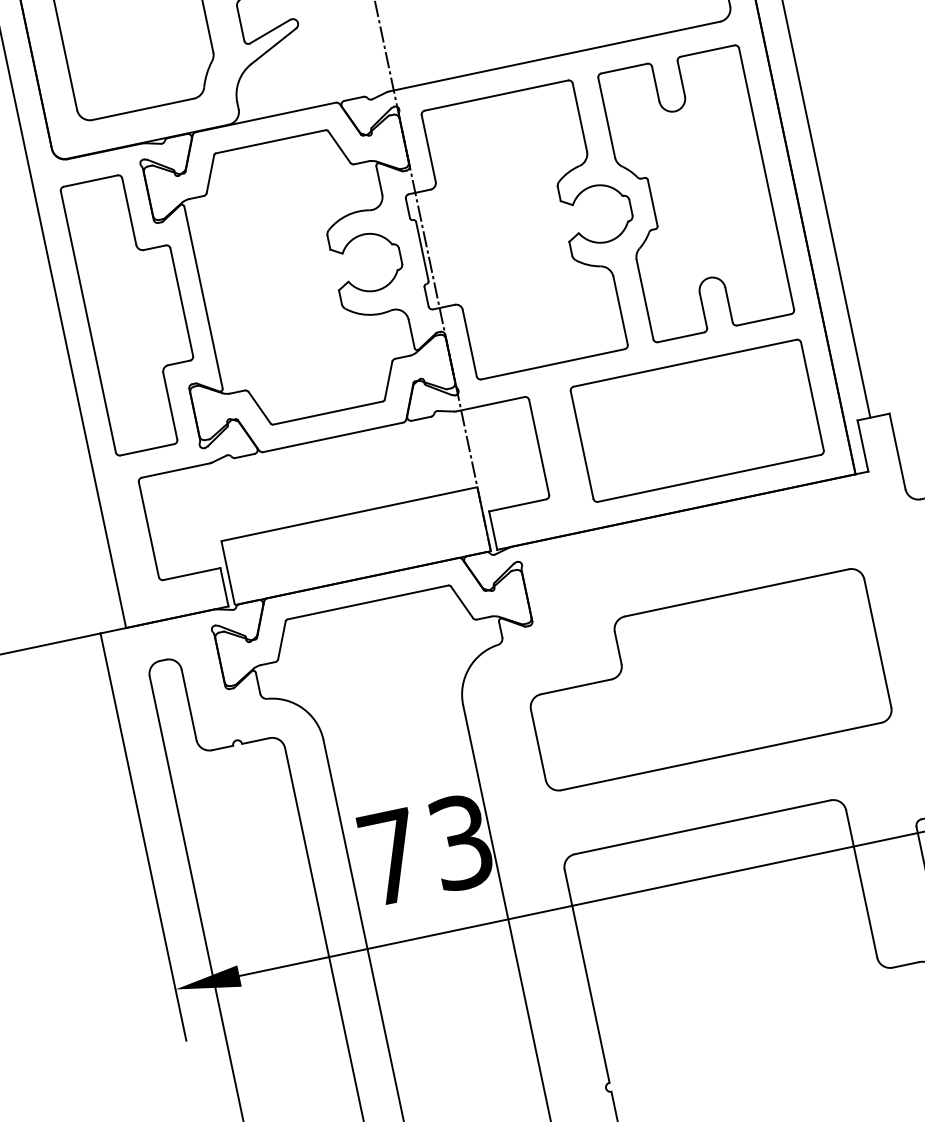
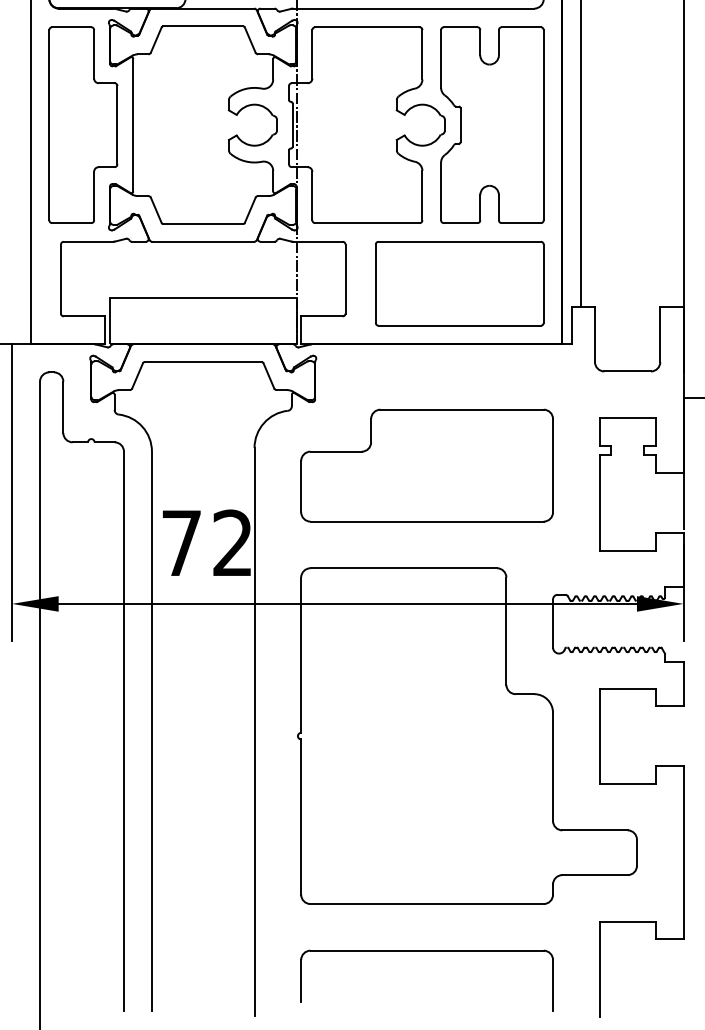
text: (460, 842) -> (232, 543), 73 -> 72

